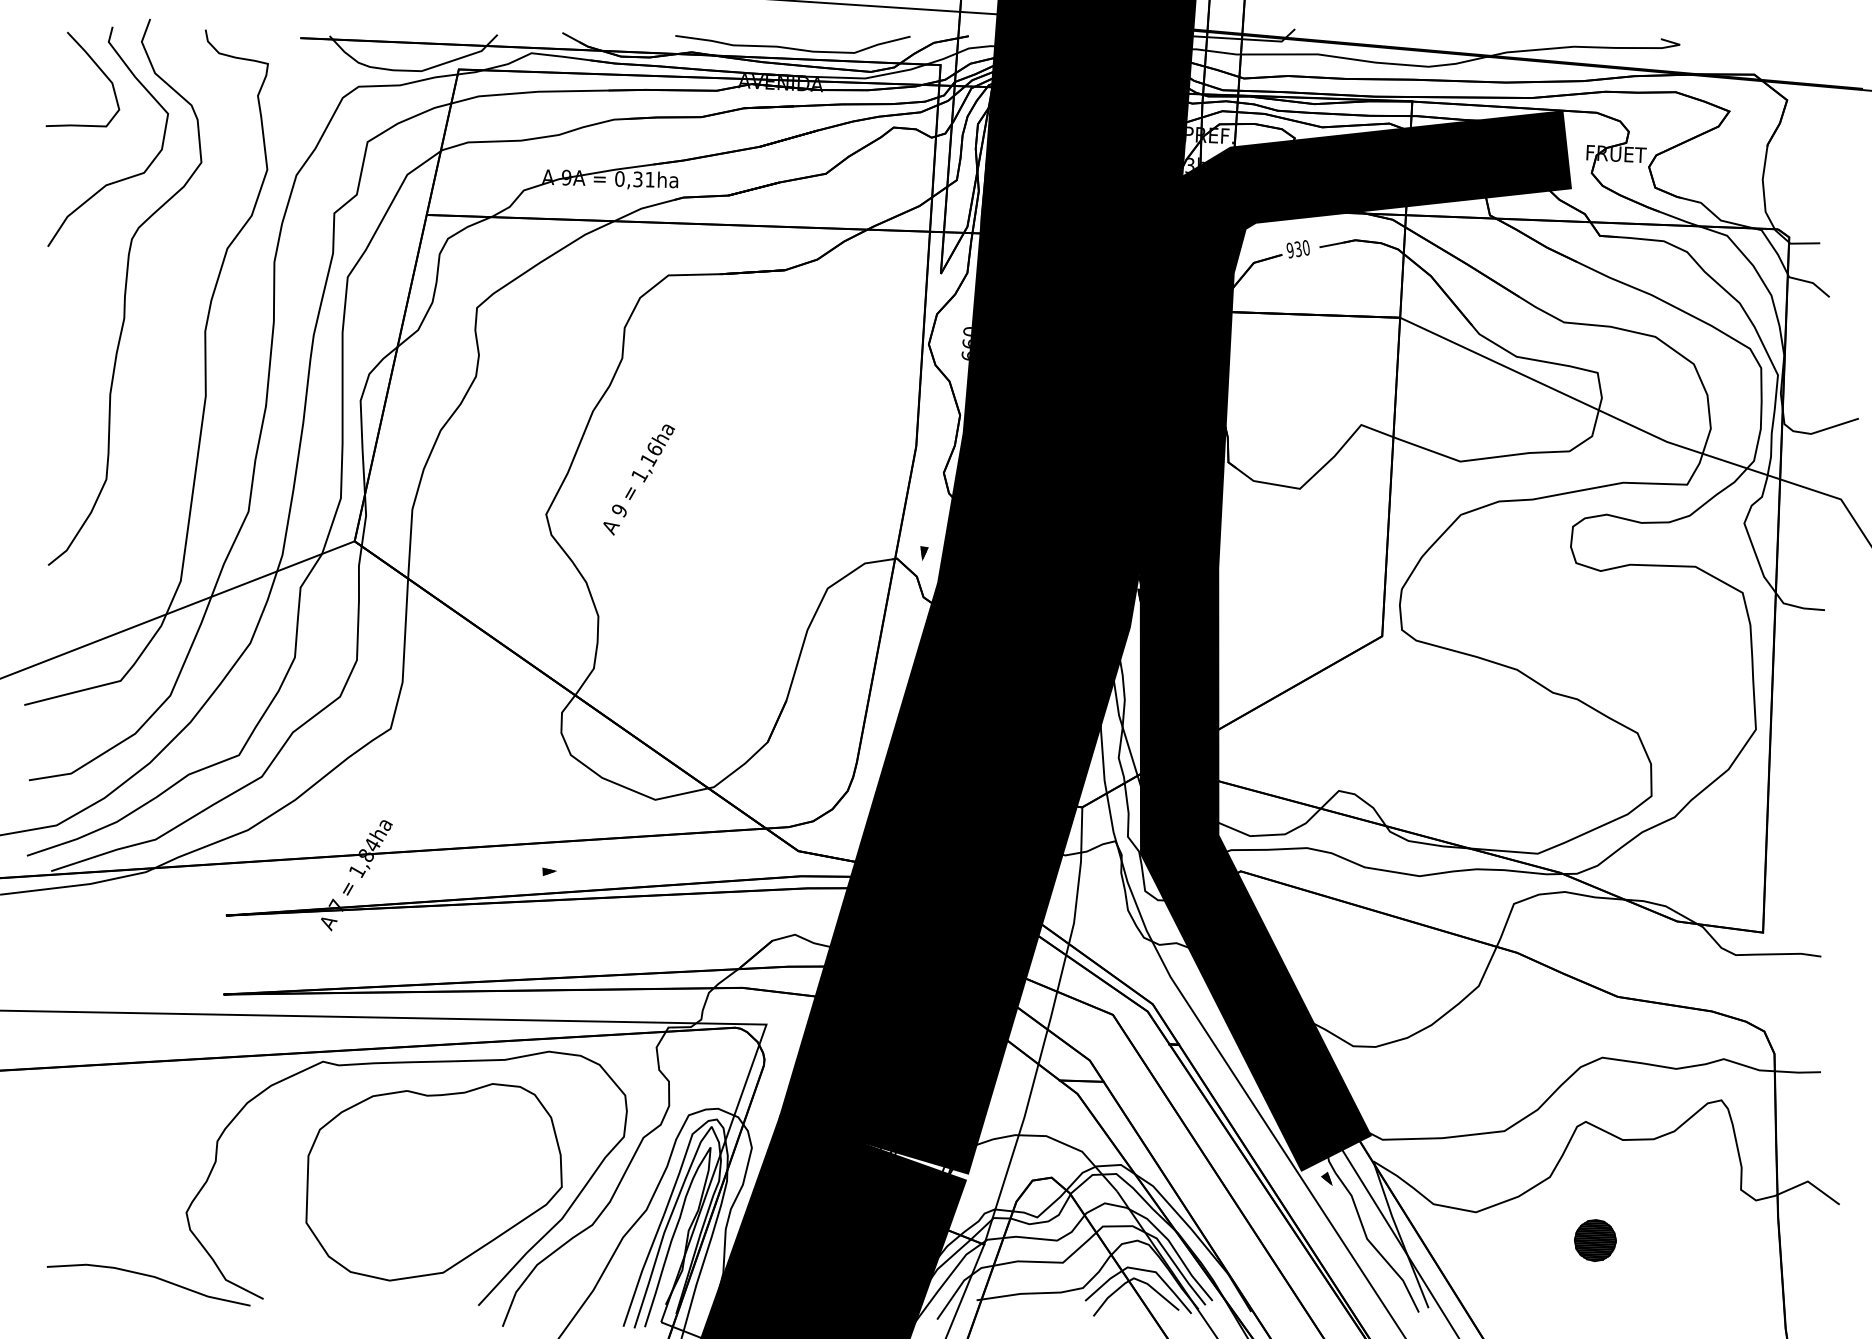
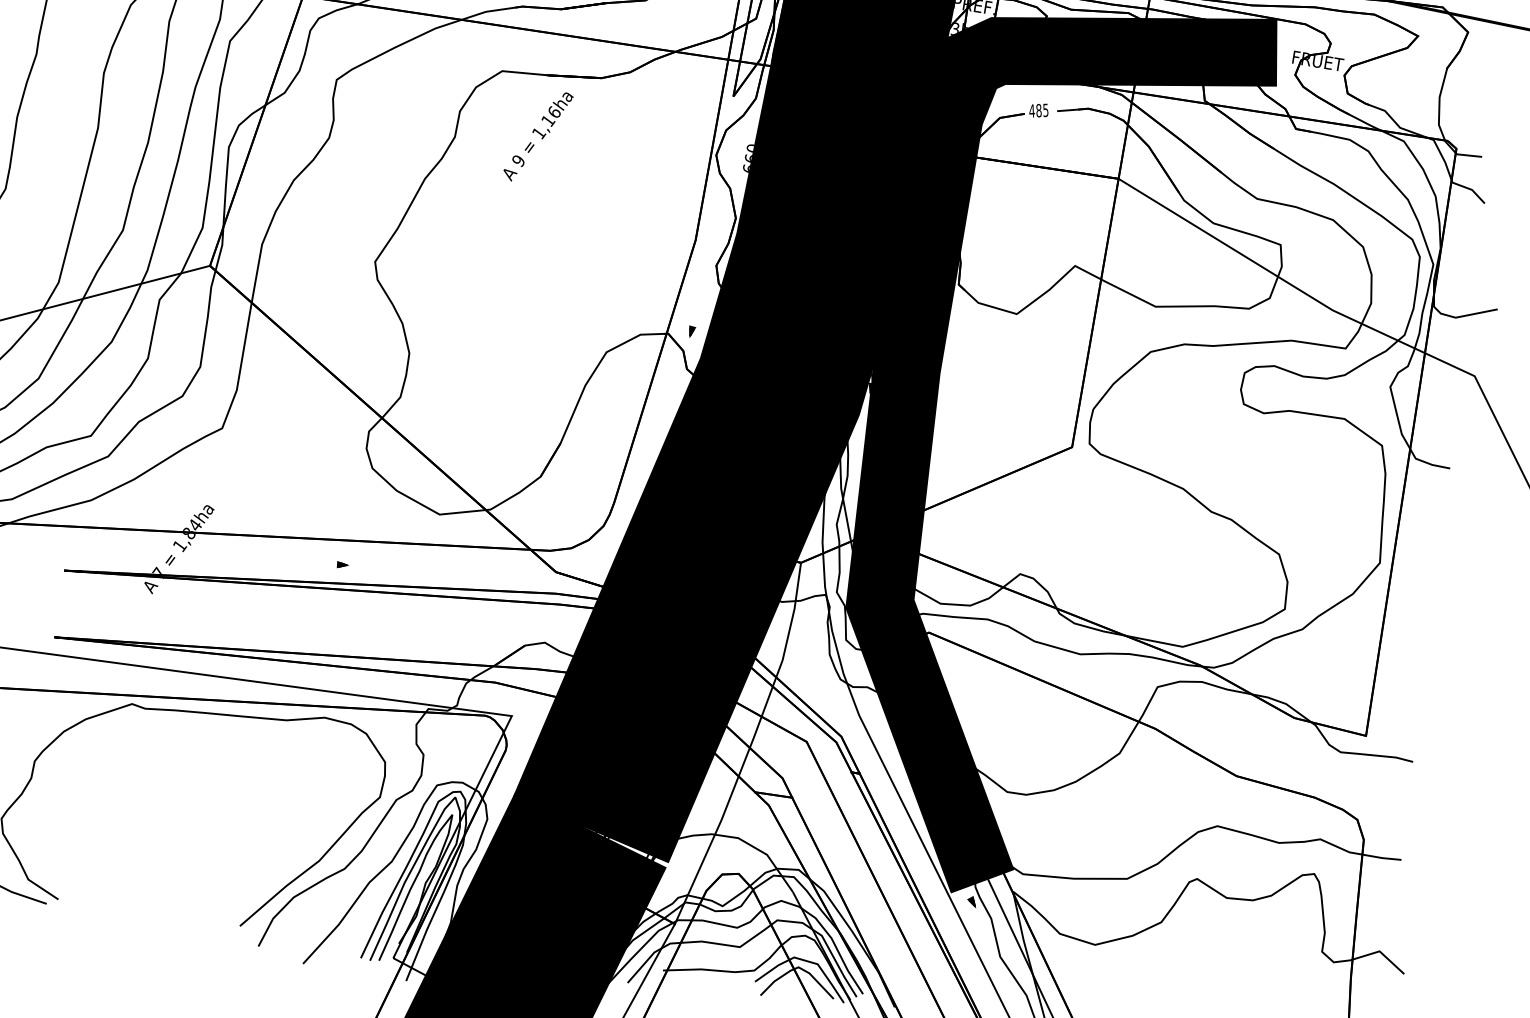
text: (1297, 249) -> (1038, 110), 930 -> 485
text: (638, 479) -> (537, 136), moved
part: (433, 1182) -> (213, 817), removed
part: (1595, 1240) -> (1193, 980), removed

